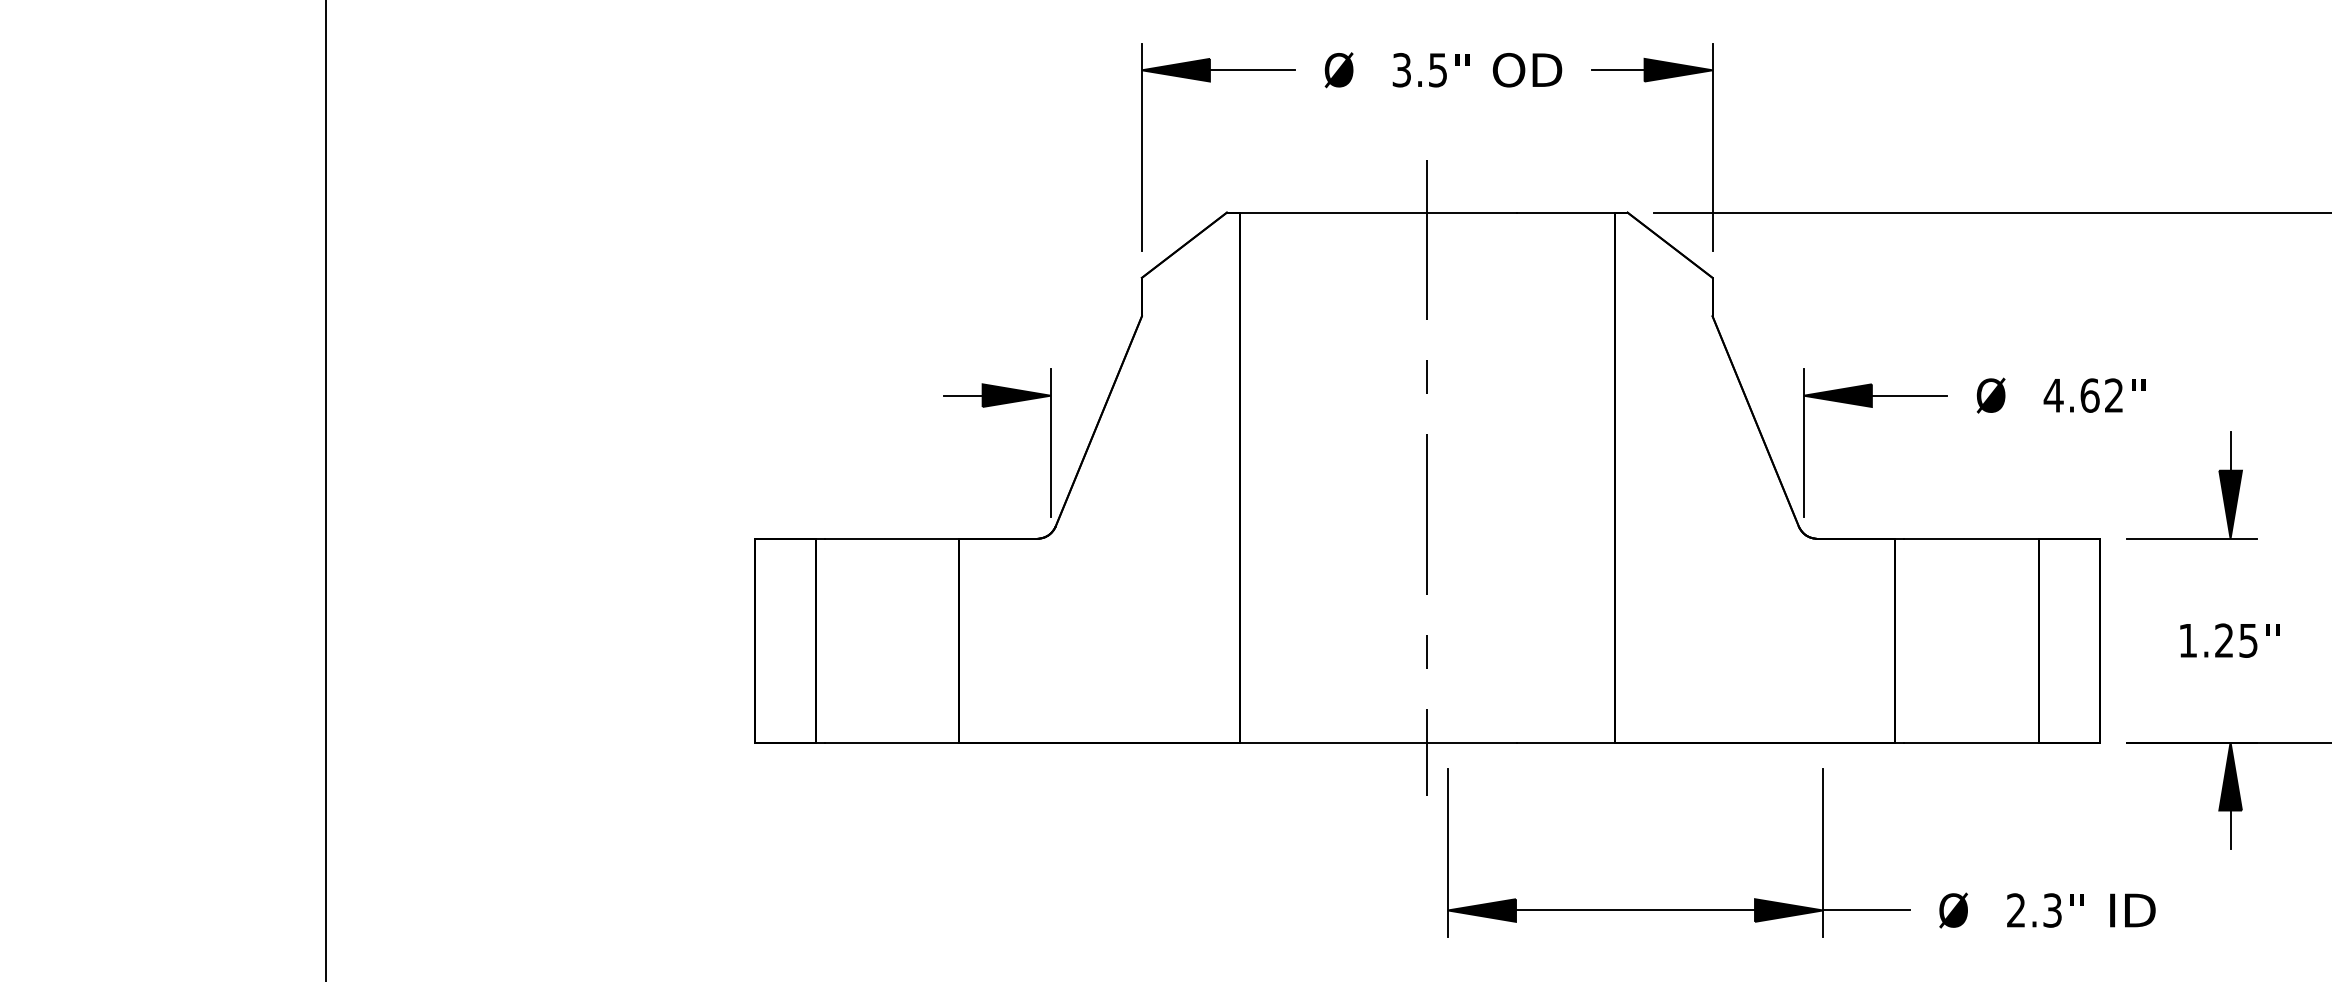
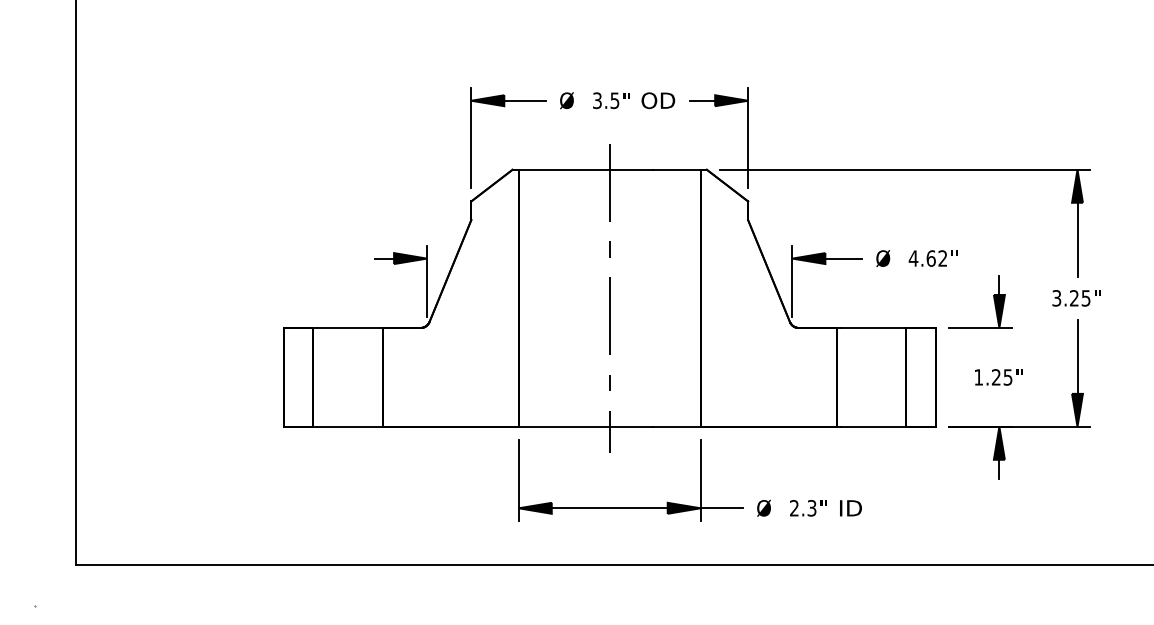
part: (1822, 853) -> (700, 480), moved

